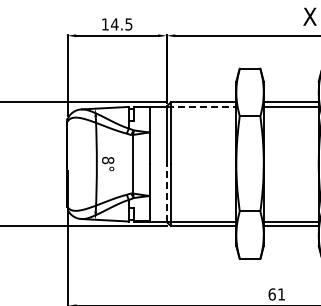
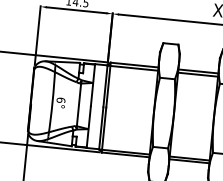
line: (201, 106) -> (132, 67), dashed -> solid
text: (108, 160) -> (61, 100), 8° -> 6°
line: (166, 193) -> (101, 128), dashed -> solid

